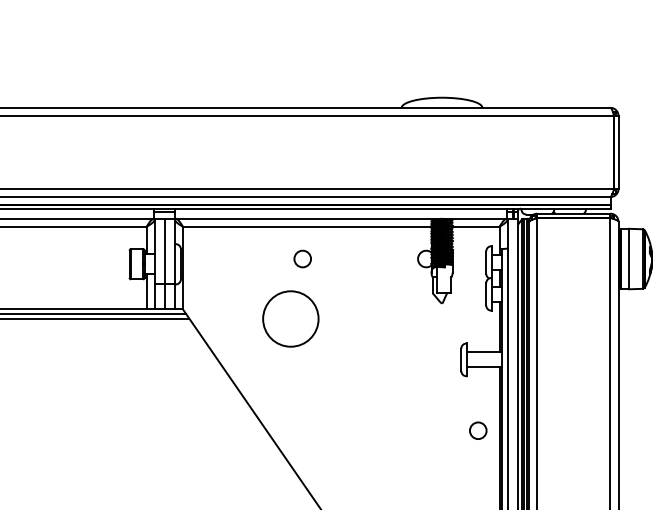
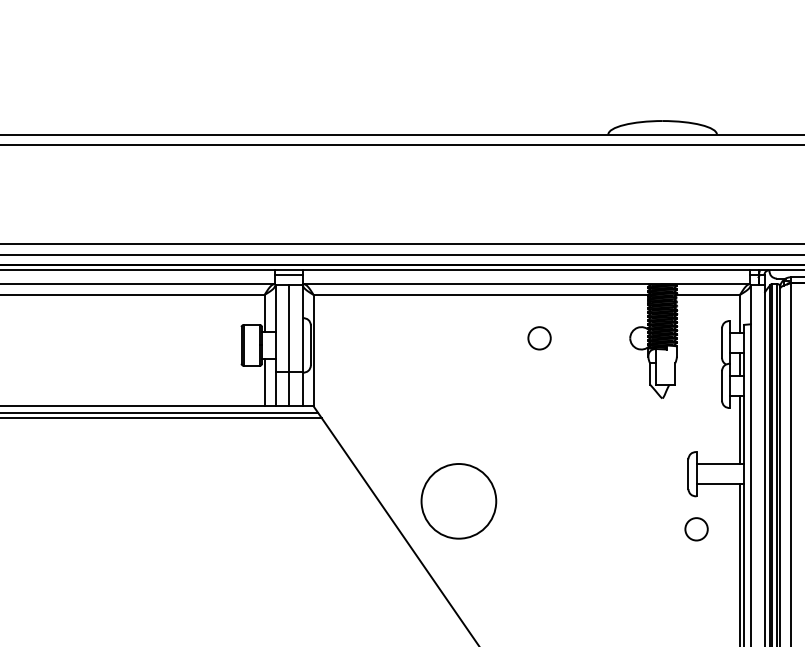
circle: (302, 258) -> (539, 337), moved
circle: (290, 318) -> (458, 500), moved
circle: (478, 430) -> (696, 528), moved

